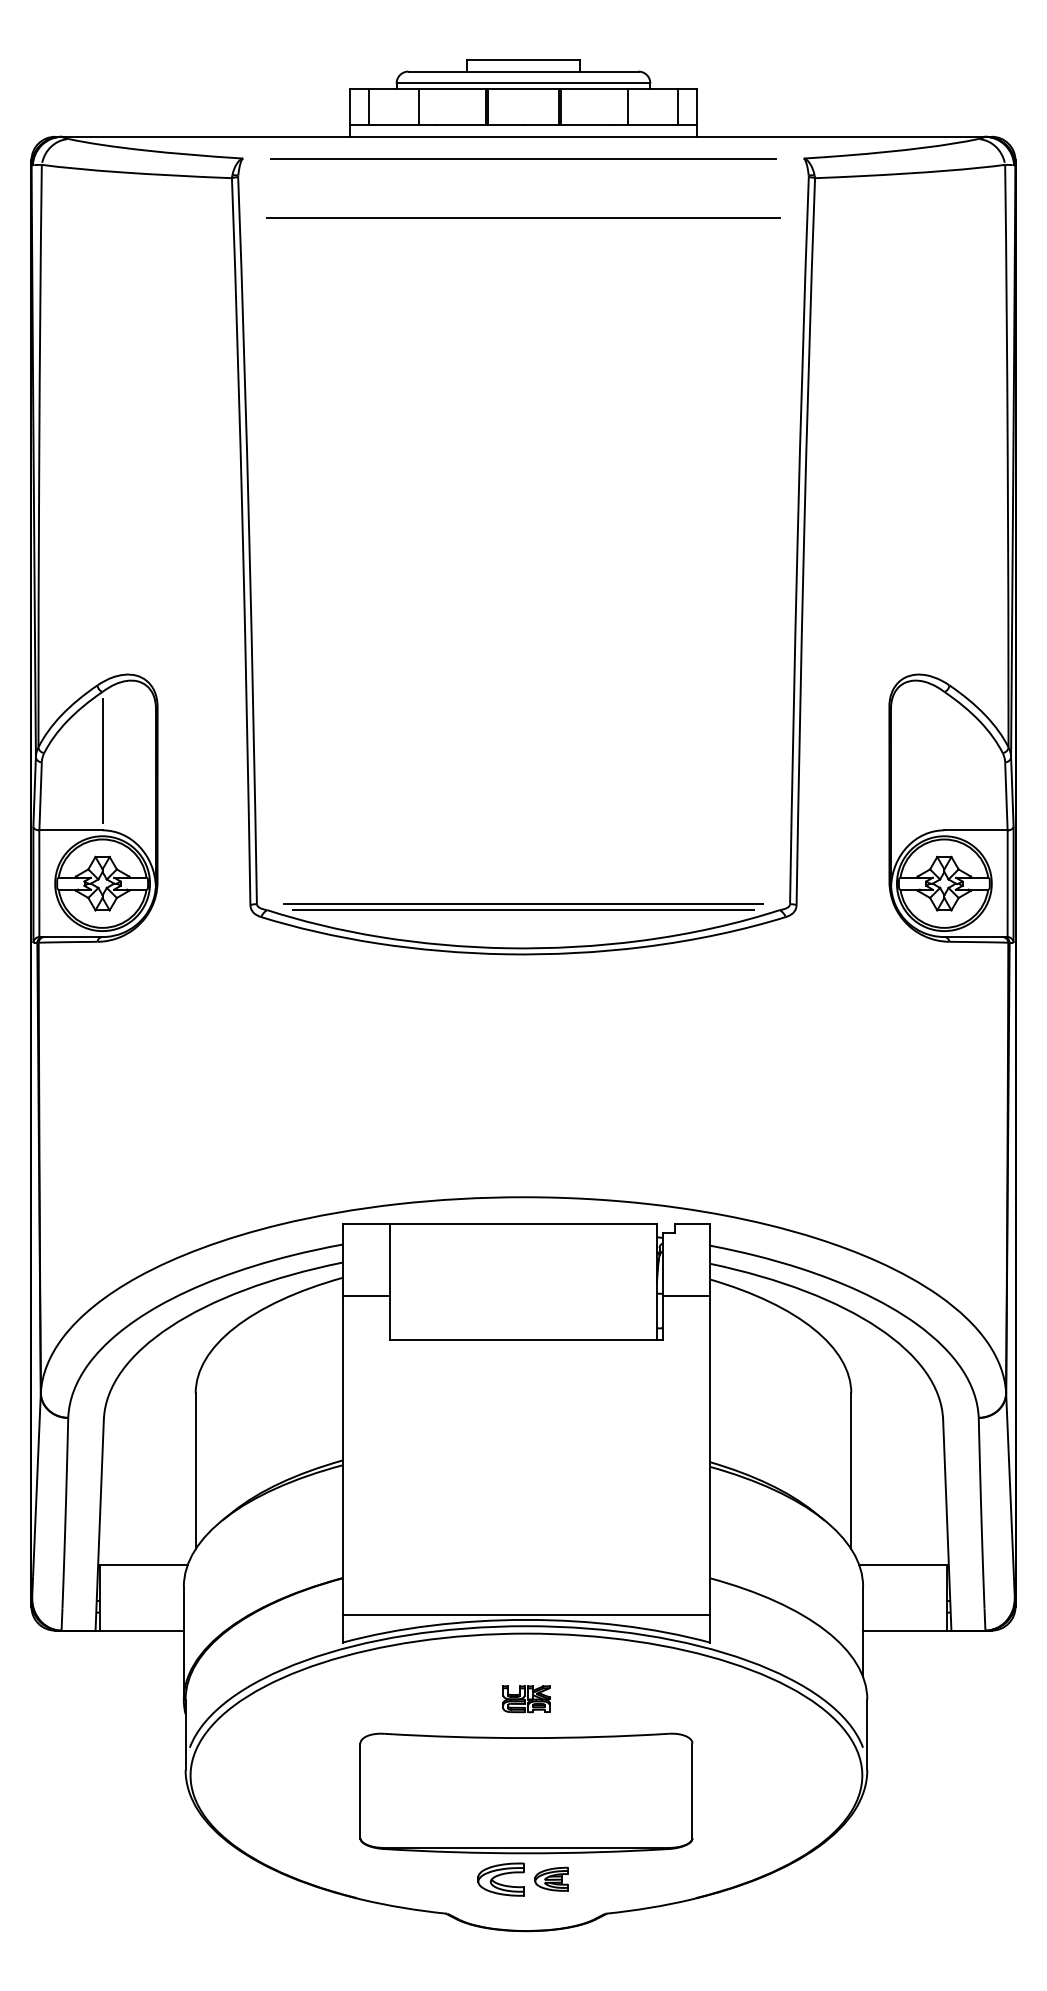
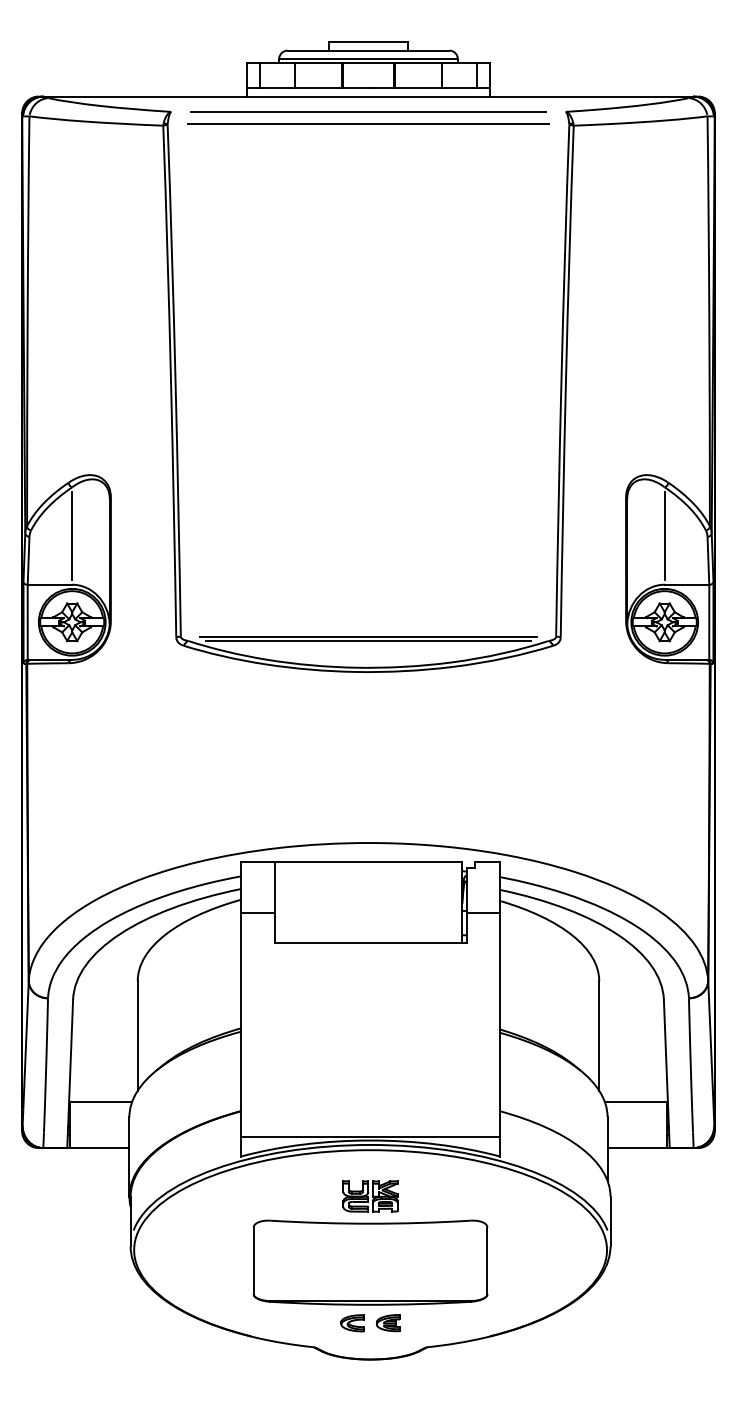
line: (523, 217) -> (368, 123), moved
line: (944, 760) -> (664, 535), added
part: (526, 1698) -> (370, 1195), size x1.67
part: (501, 1879) -> (353, 1323), size x0.71

